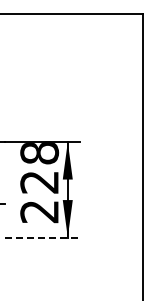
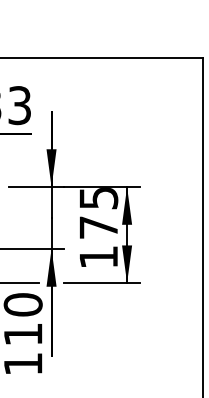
text: (39, 183) -> (98, 228), 228 -> 175
line: (42, 237) -> (101, 283), dashed -> solid

